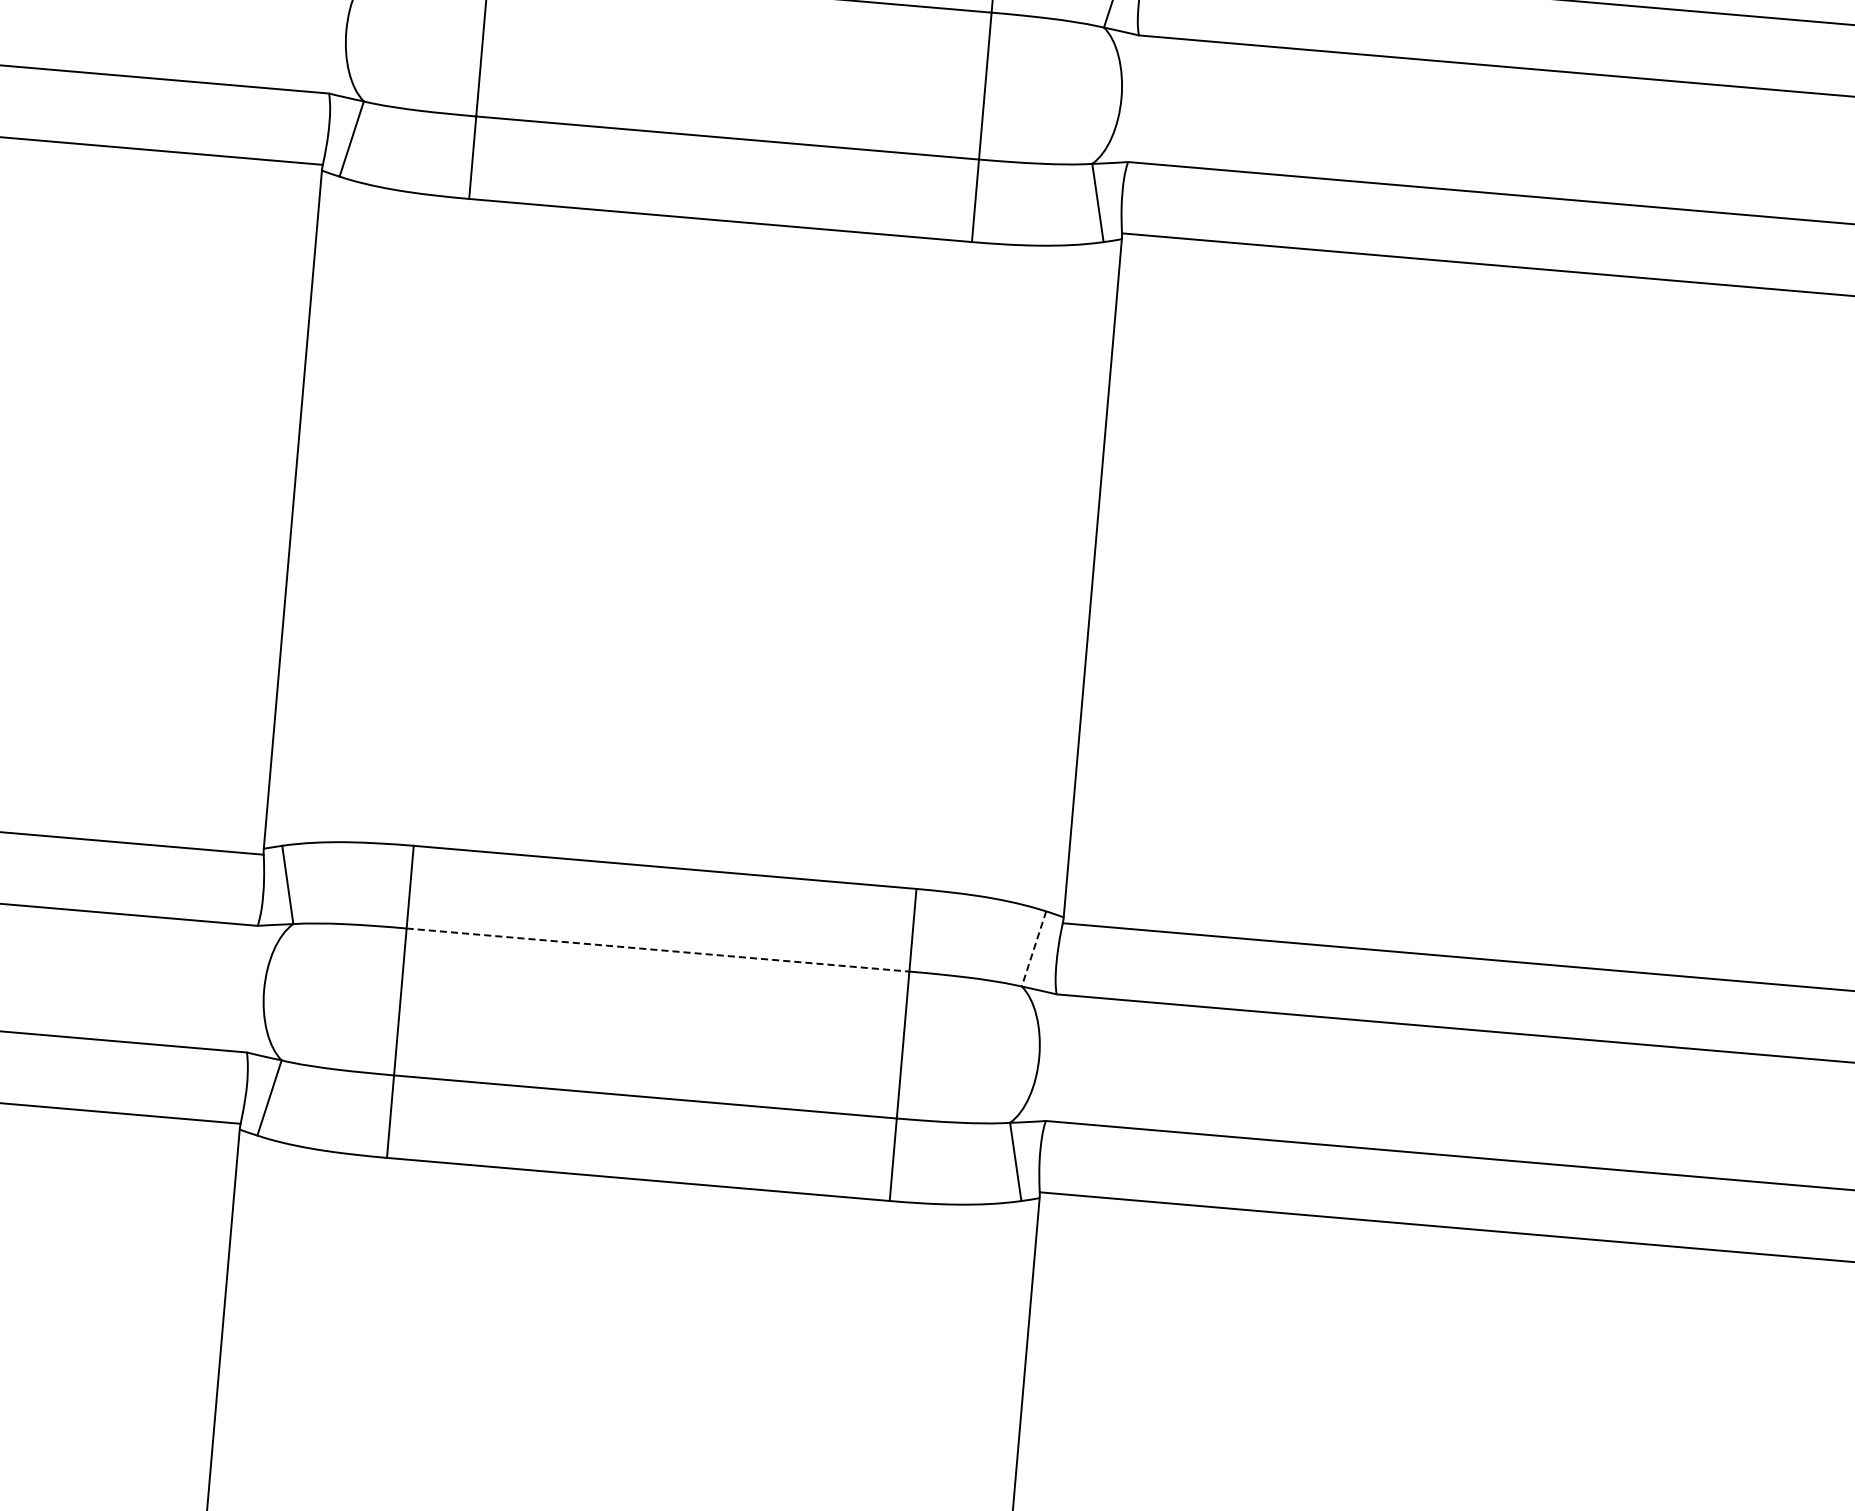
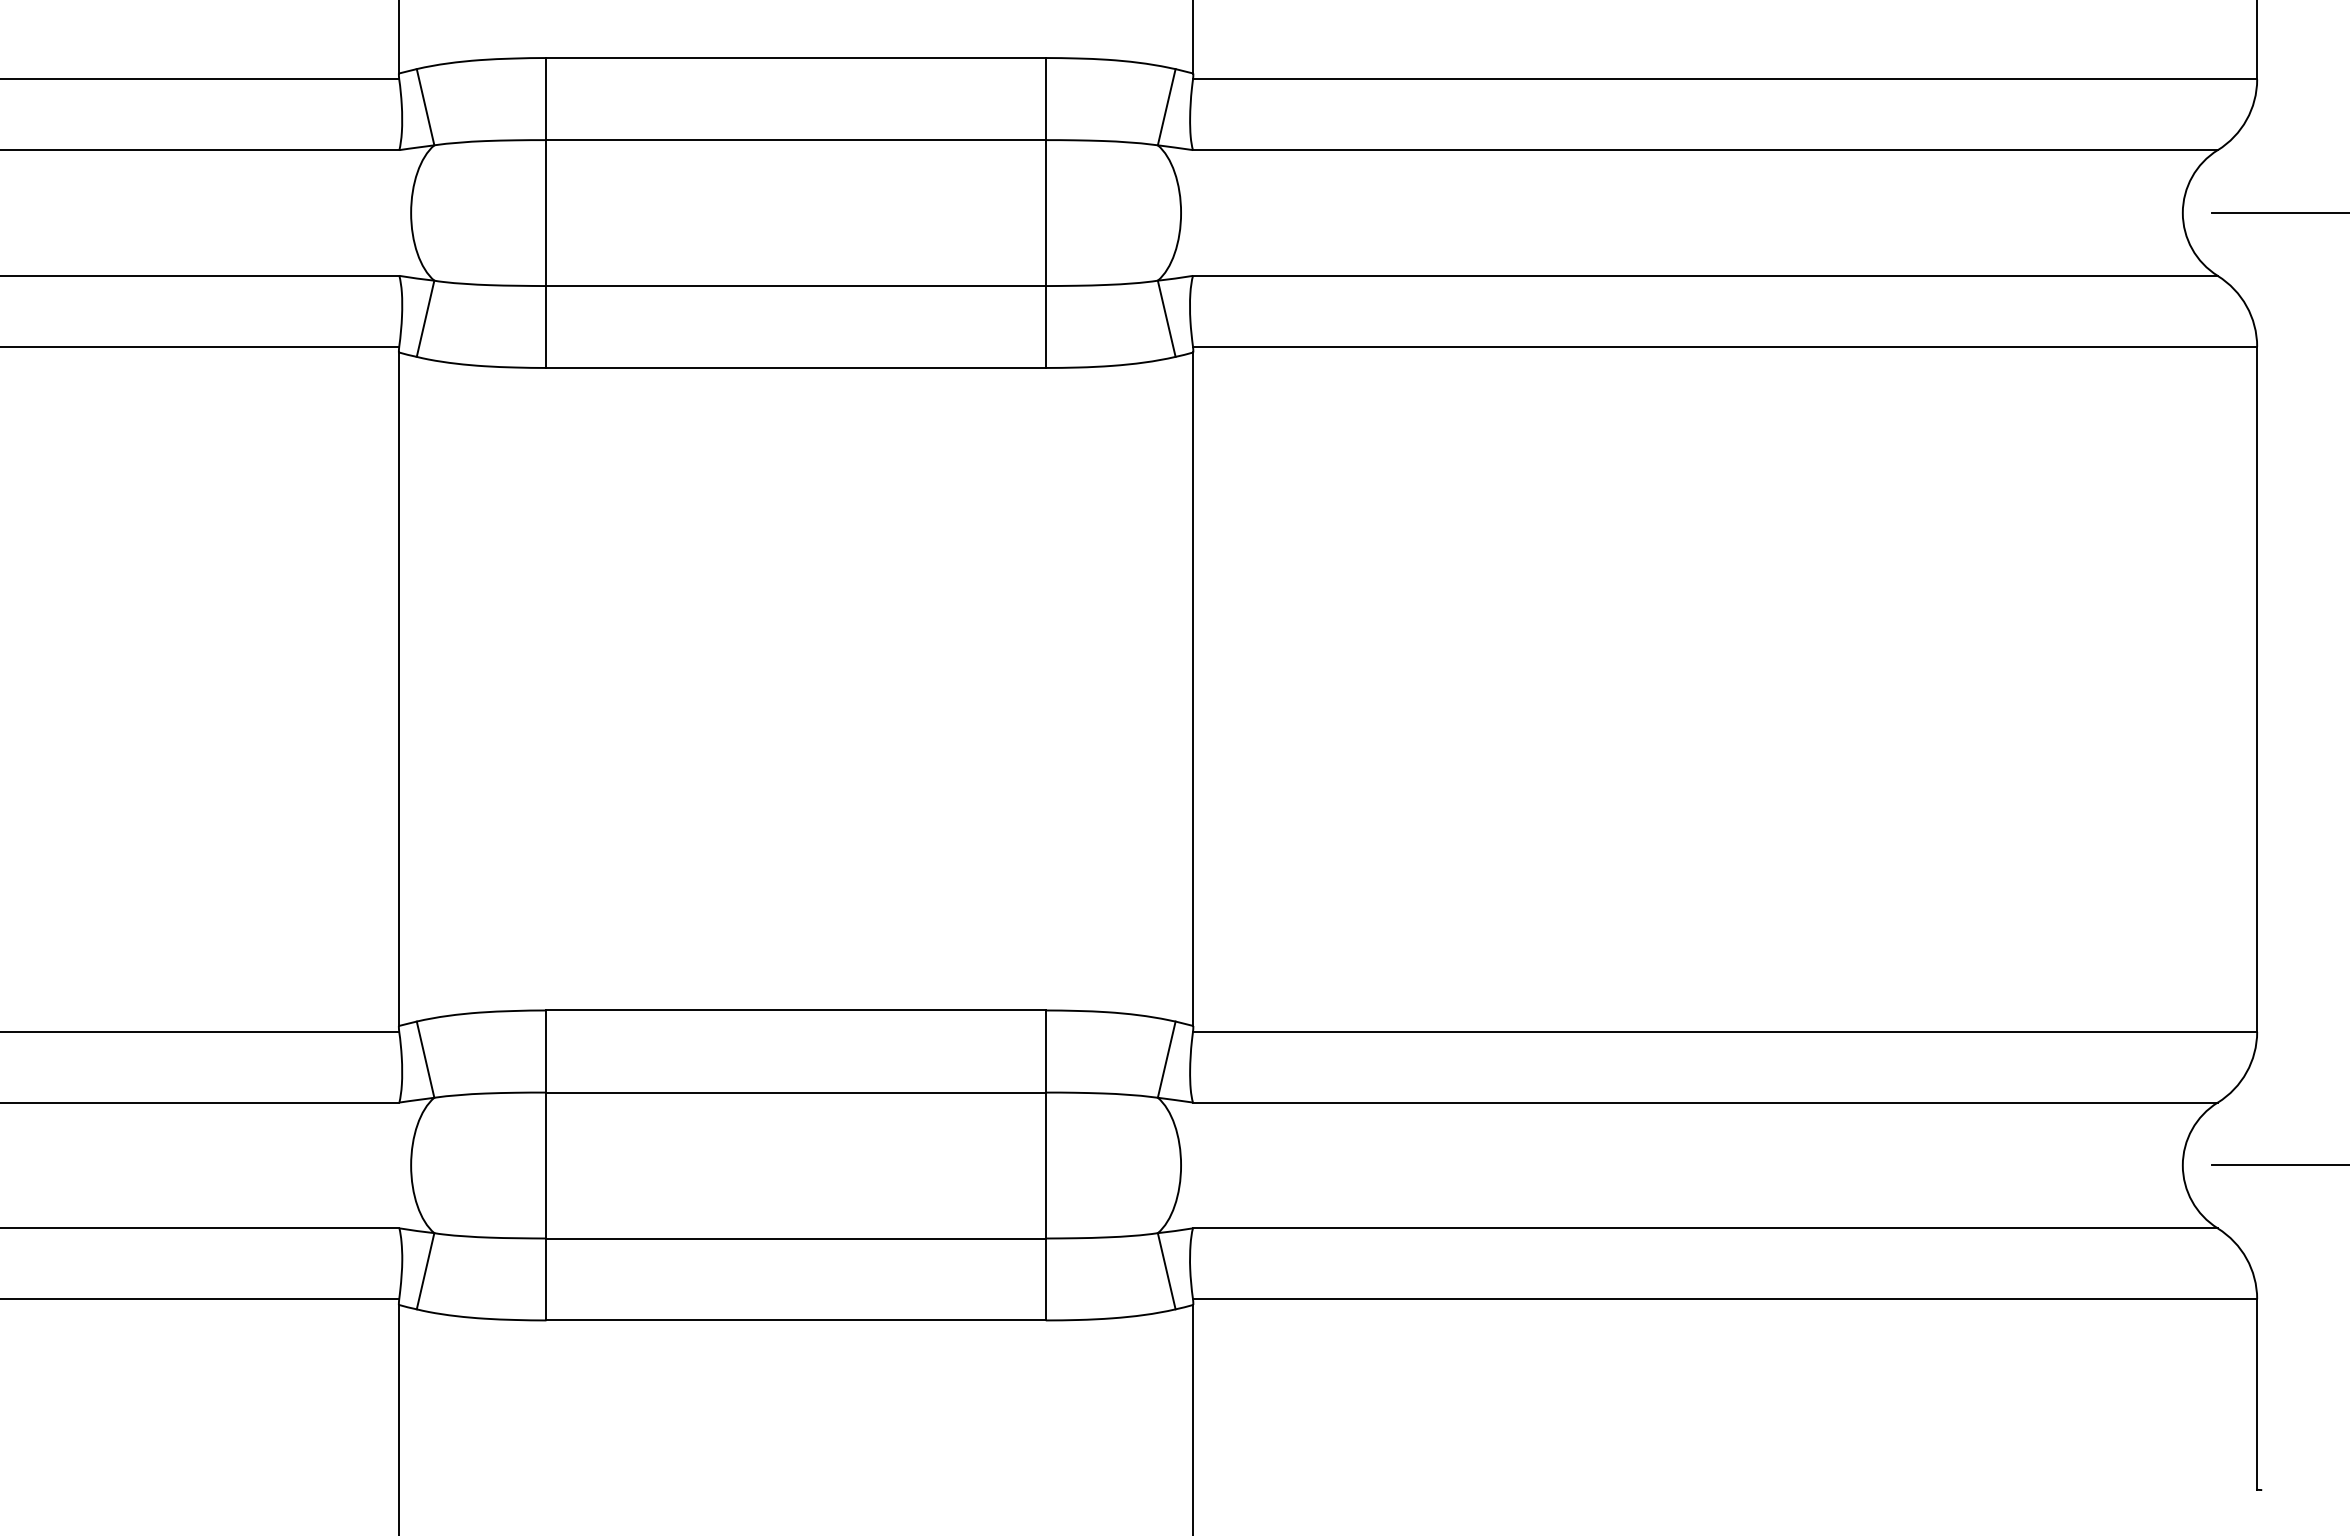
line: (658, 949) -> (796, 1092), dashed -> solid
line: (1033, 949) -> (1166, 1060), dashed -> solid

